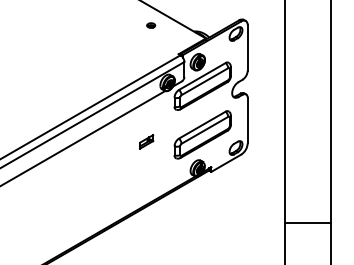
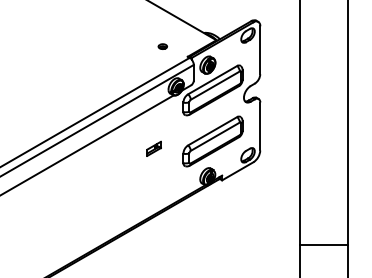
part: (150, 25) -> (162, 46), moved
line: (307, 223) -> (323, 245), moved

